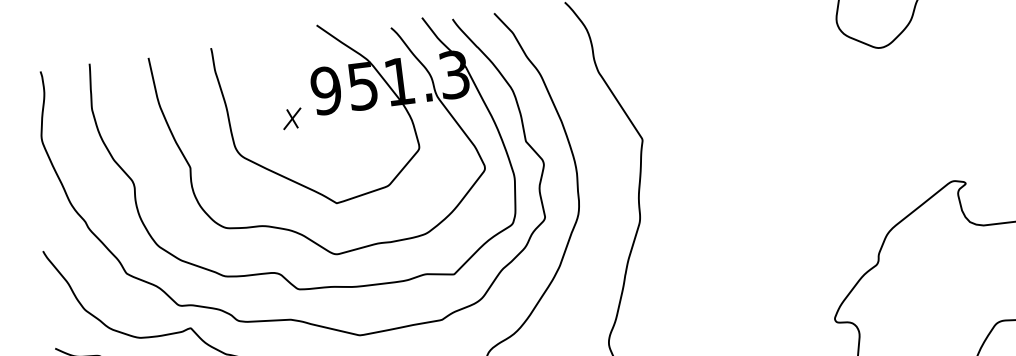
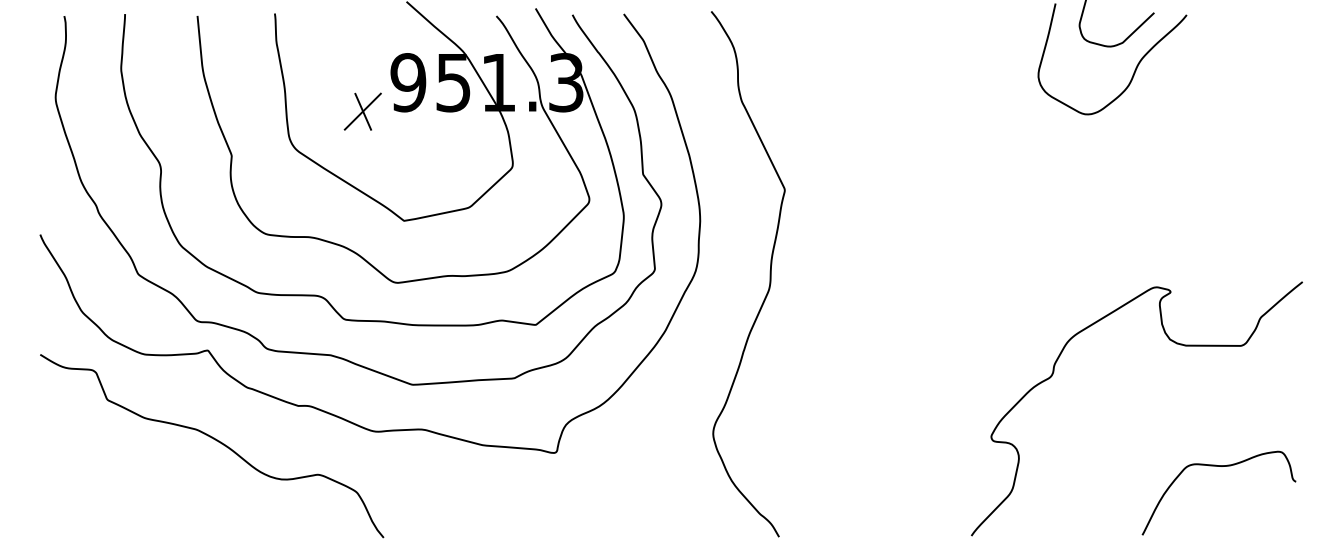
part: (291, 118) -> (362, 111), size x1.6

